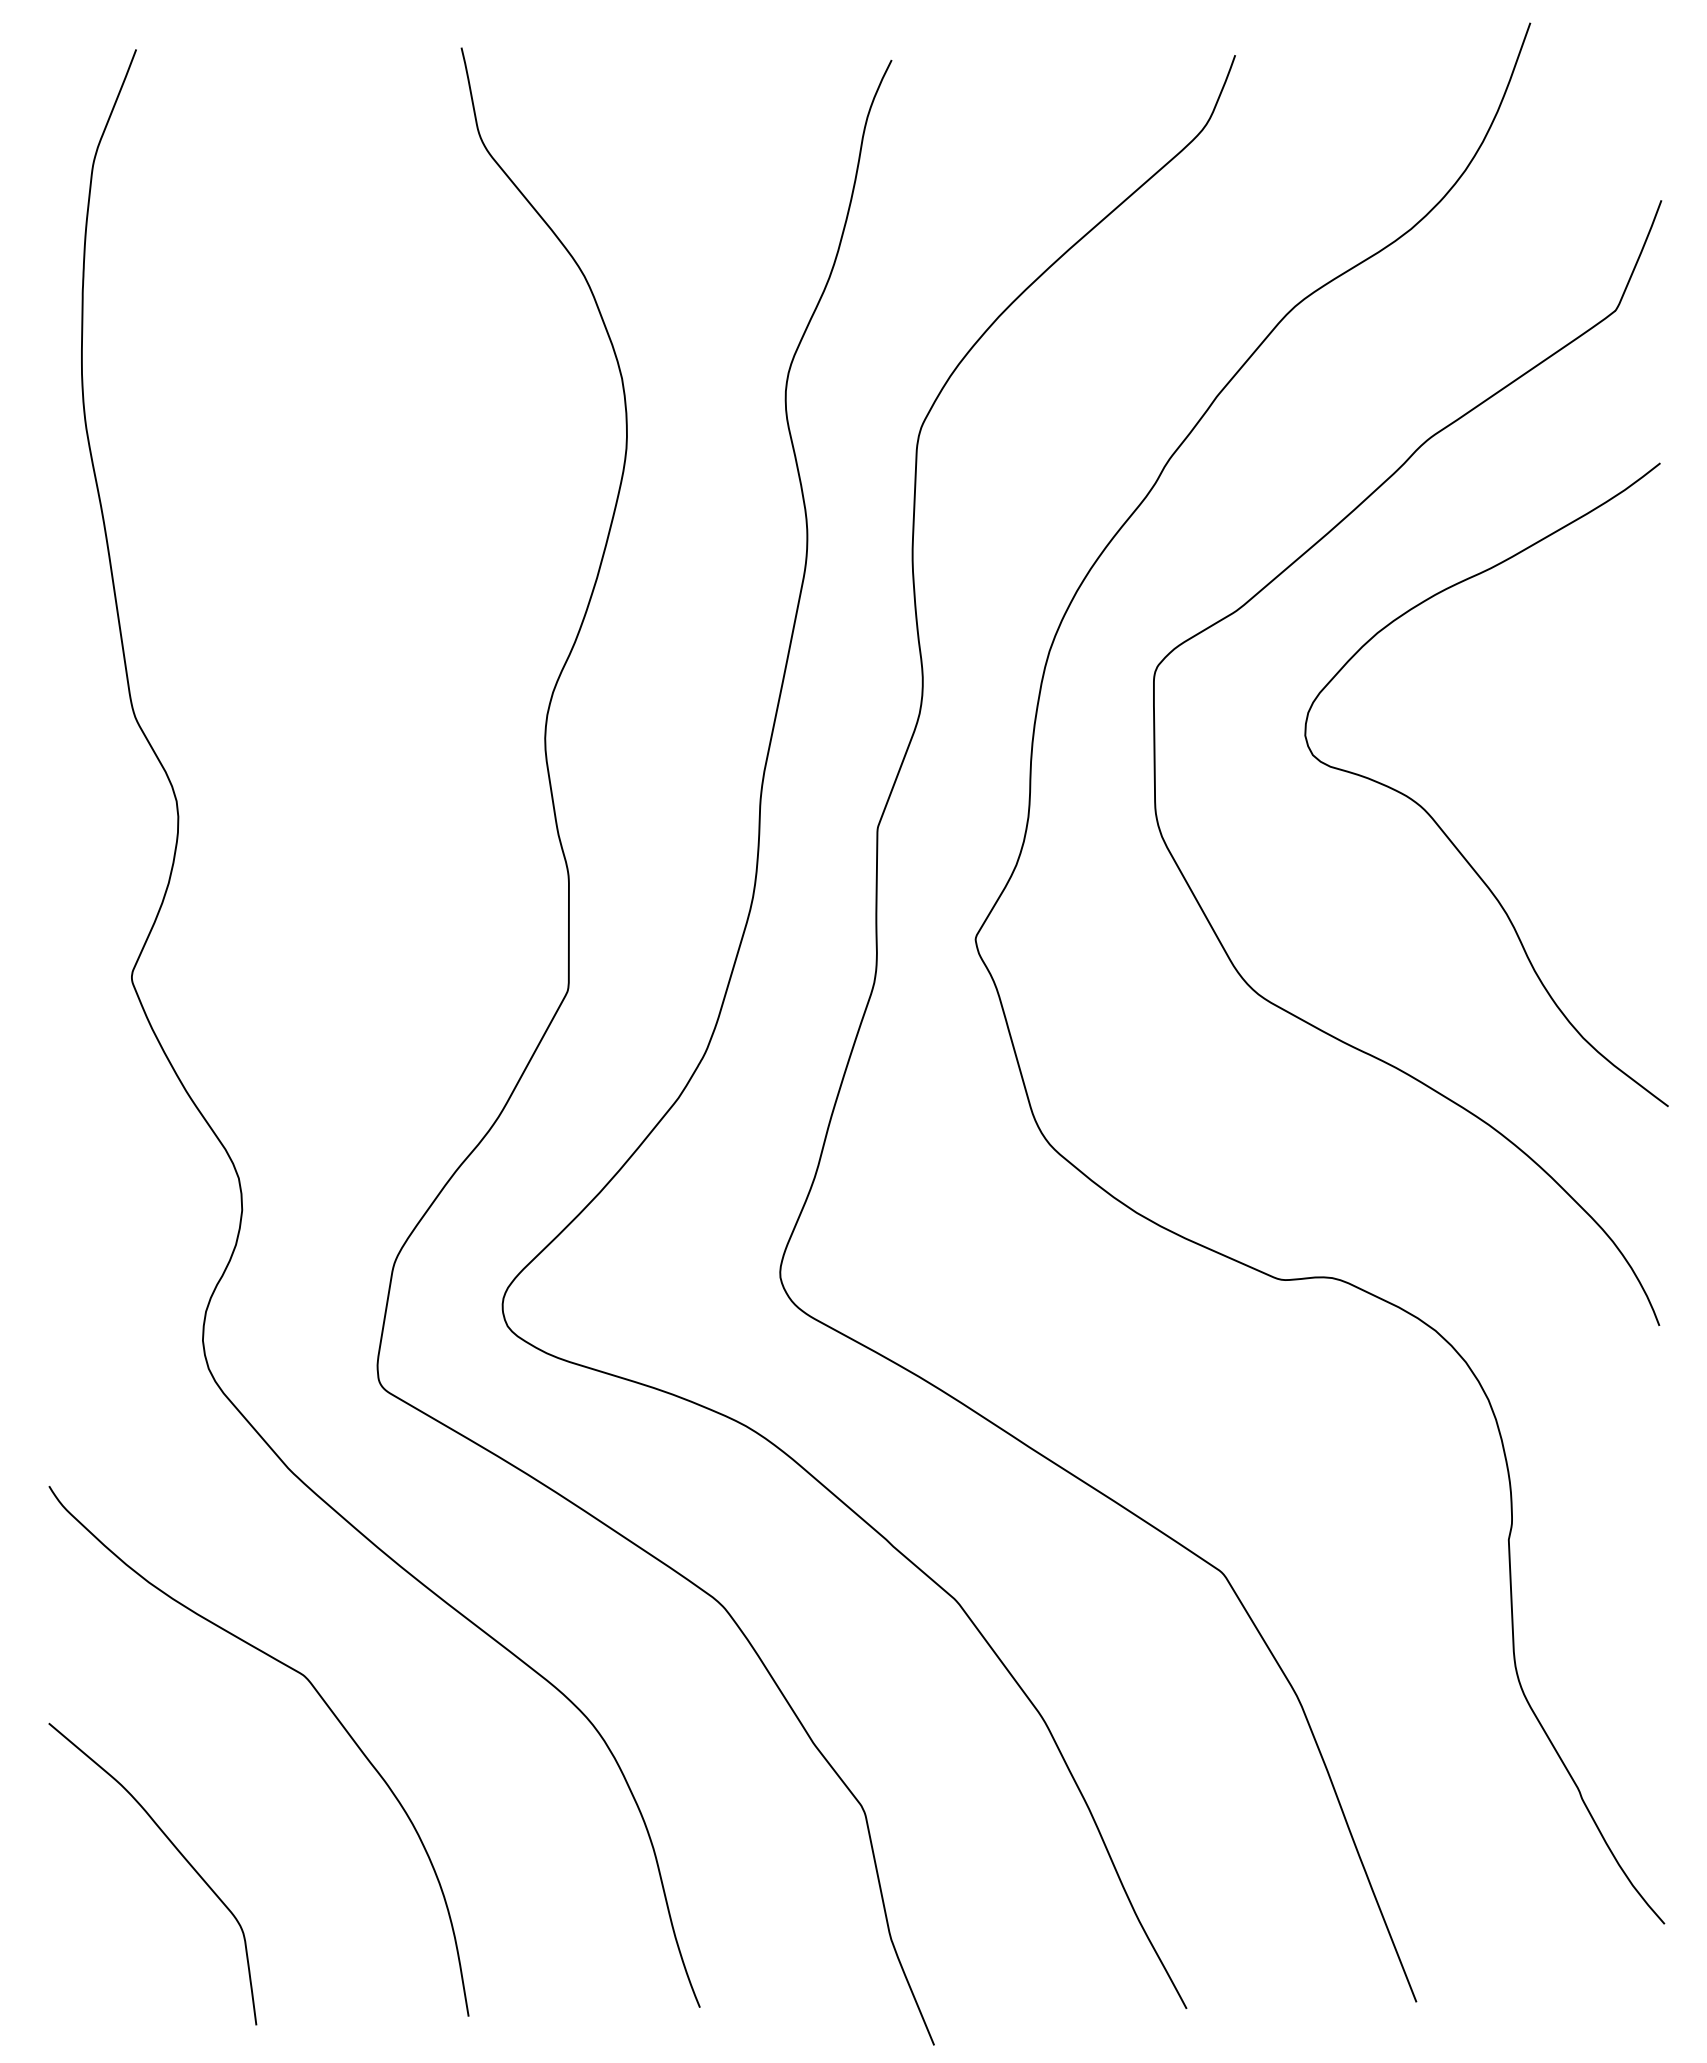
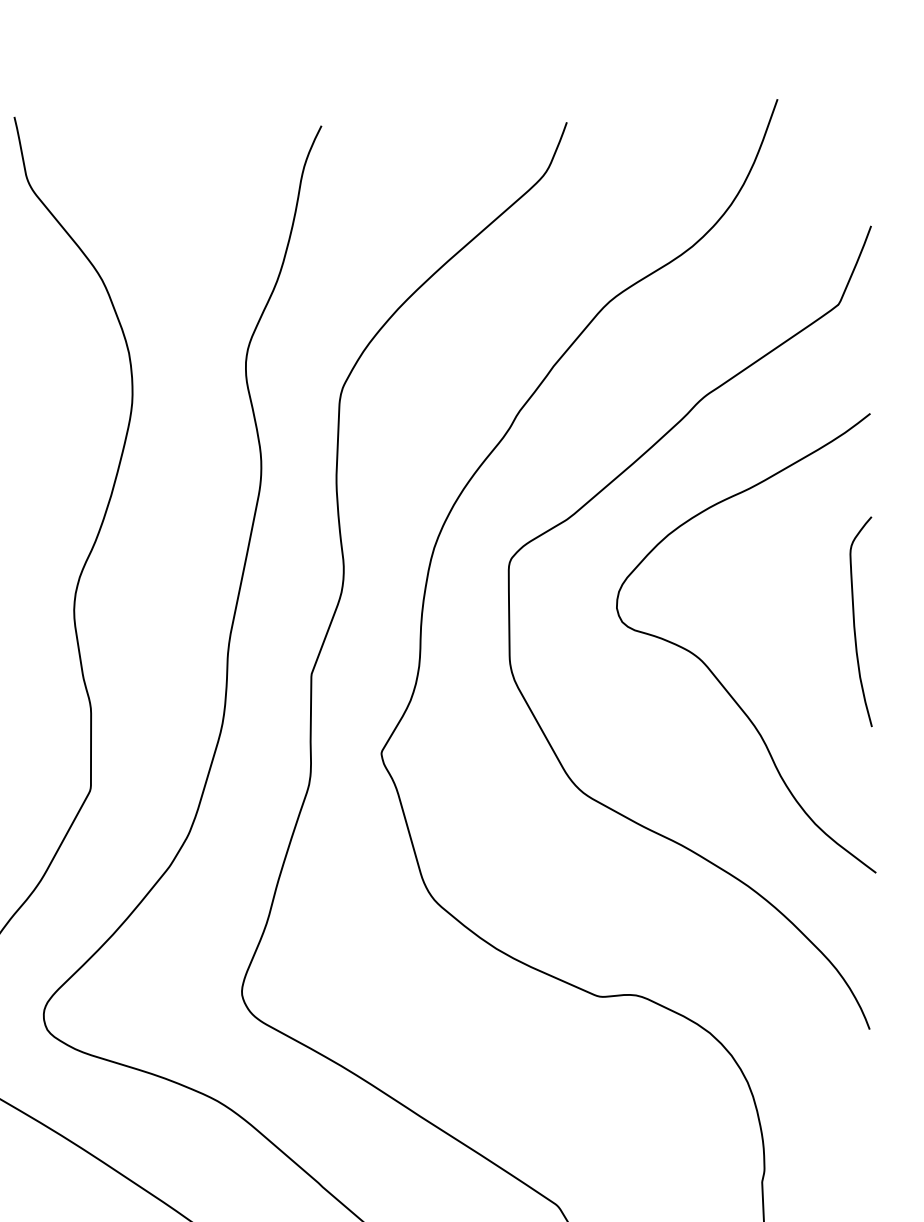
curve: (1638, 754) -> (854, 621), added

